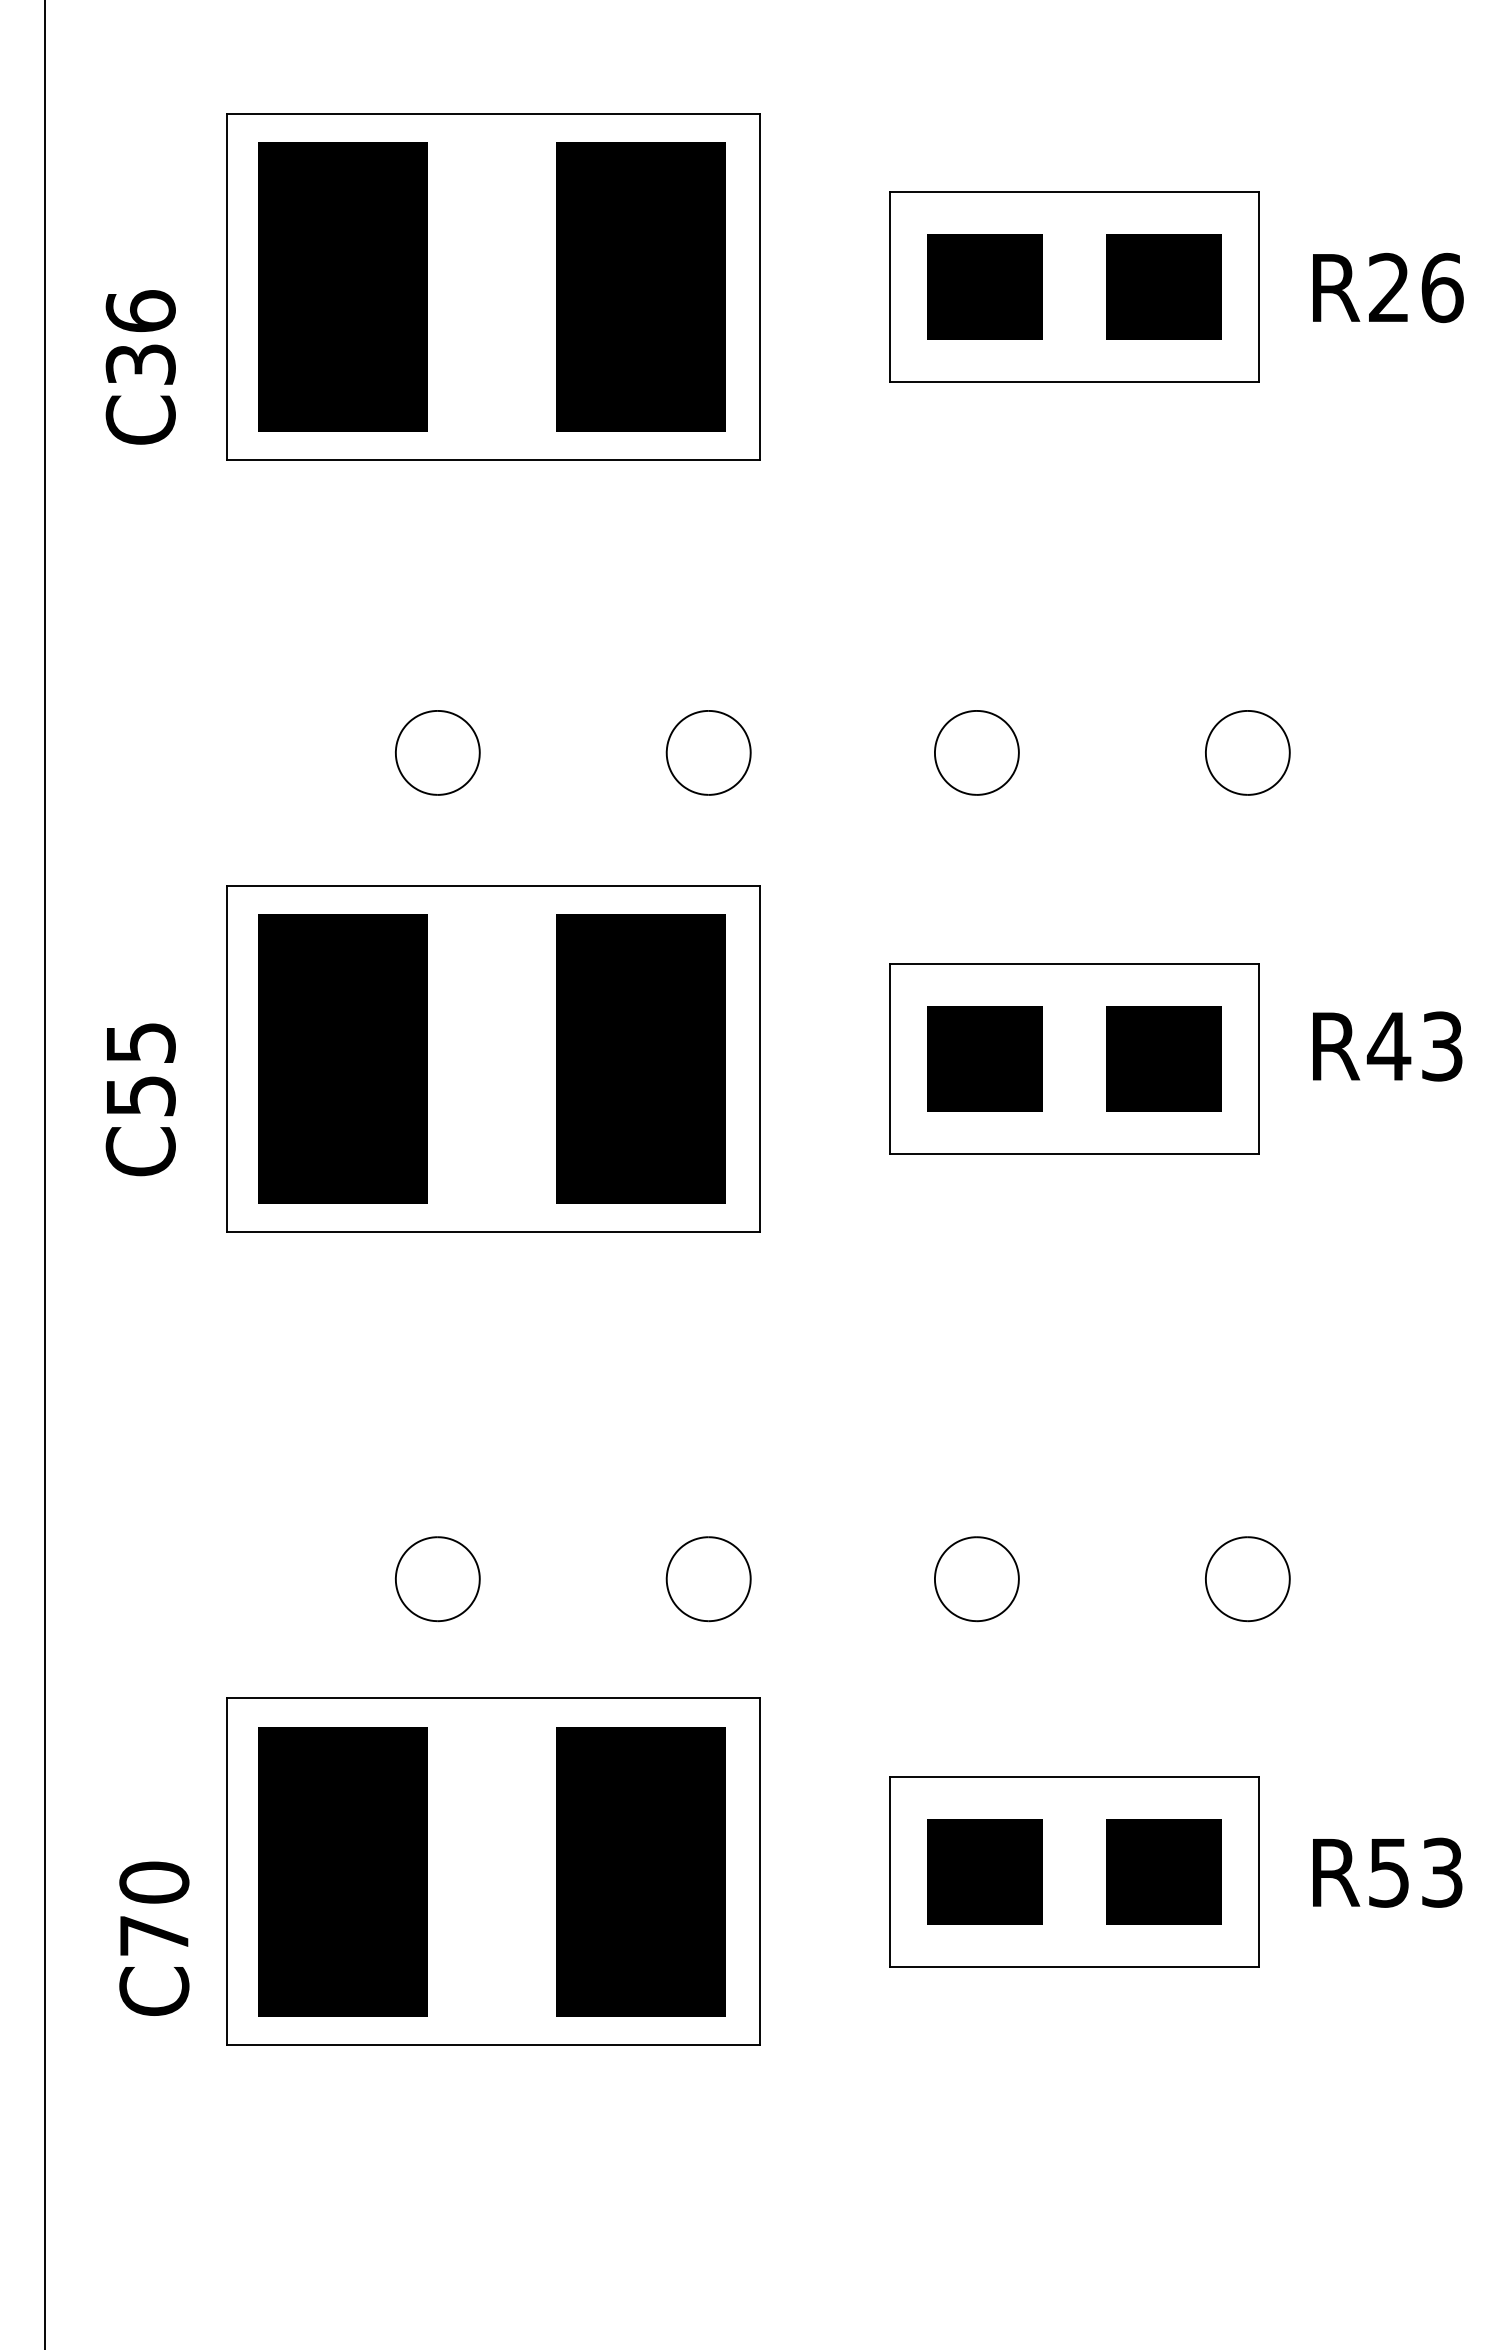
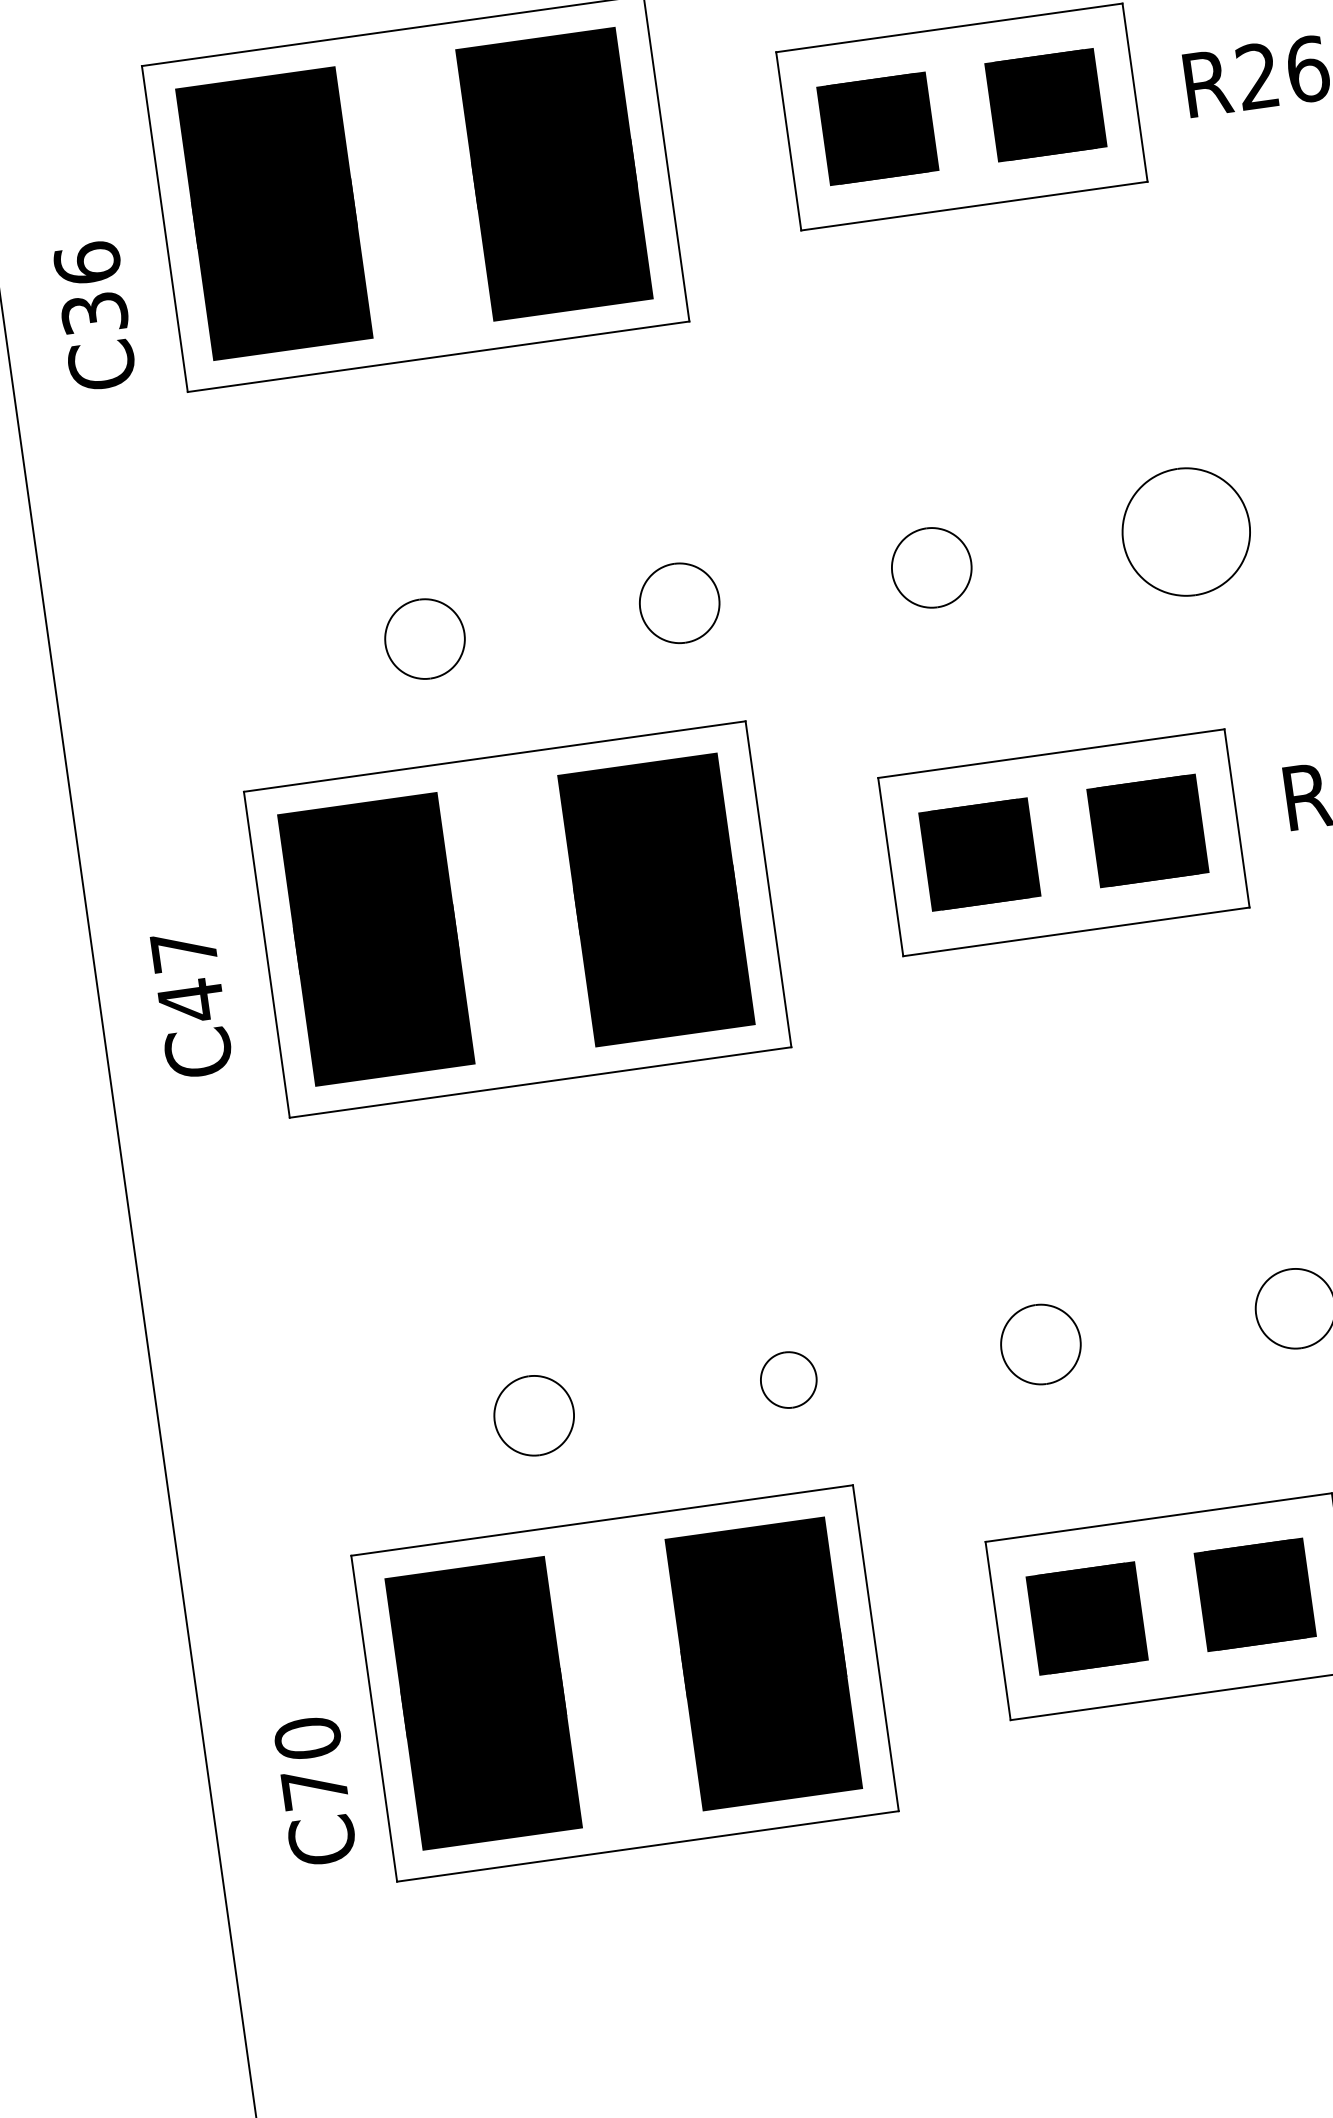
part: (1247, 752) -> (1186, 531), size x1.6
text: (141, 1070) -> (188, 976), C55 -> C47
part: (708, 1579) -> (788, 1380), size x0.7

